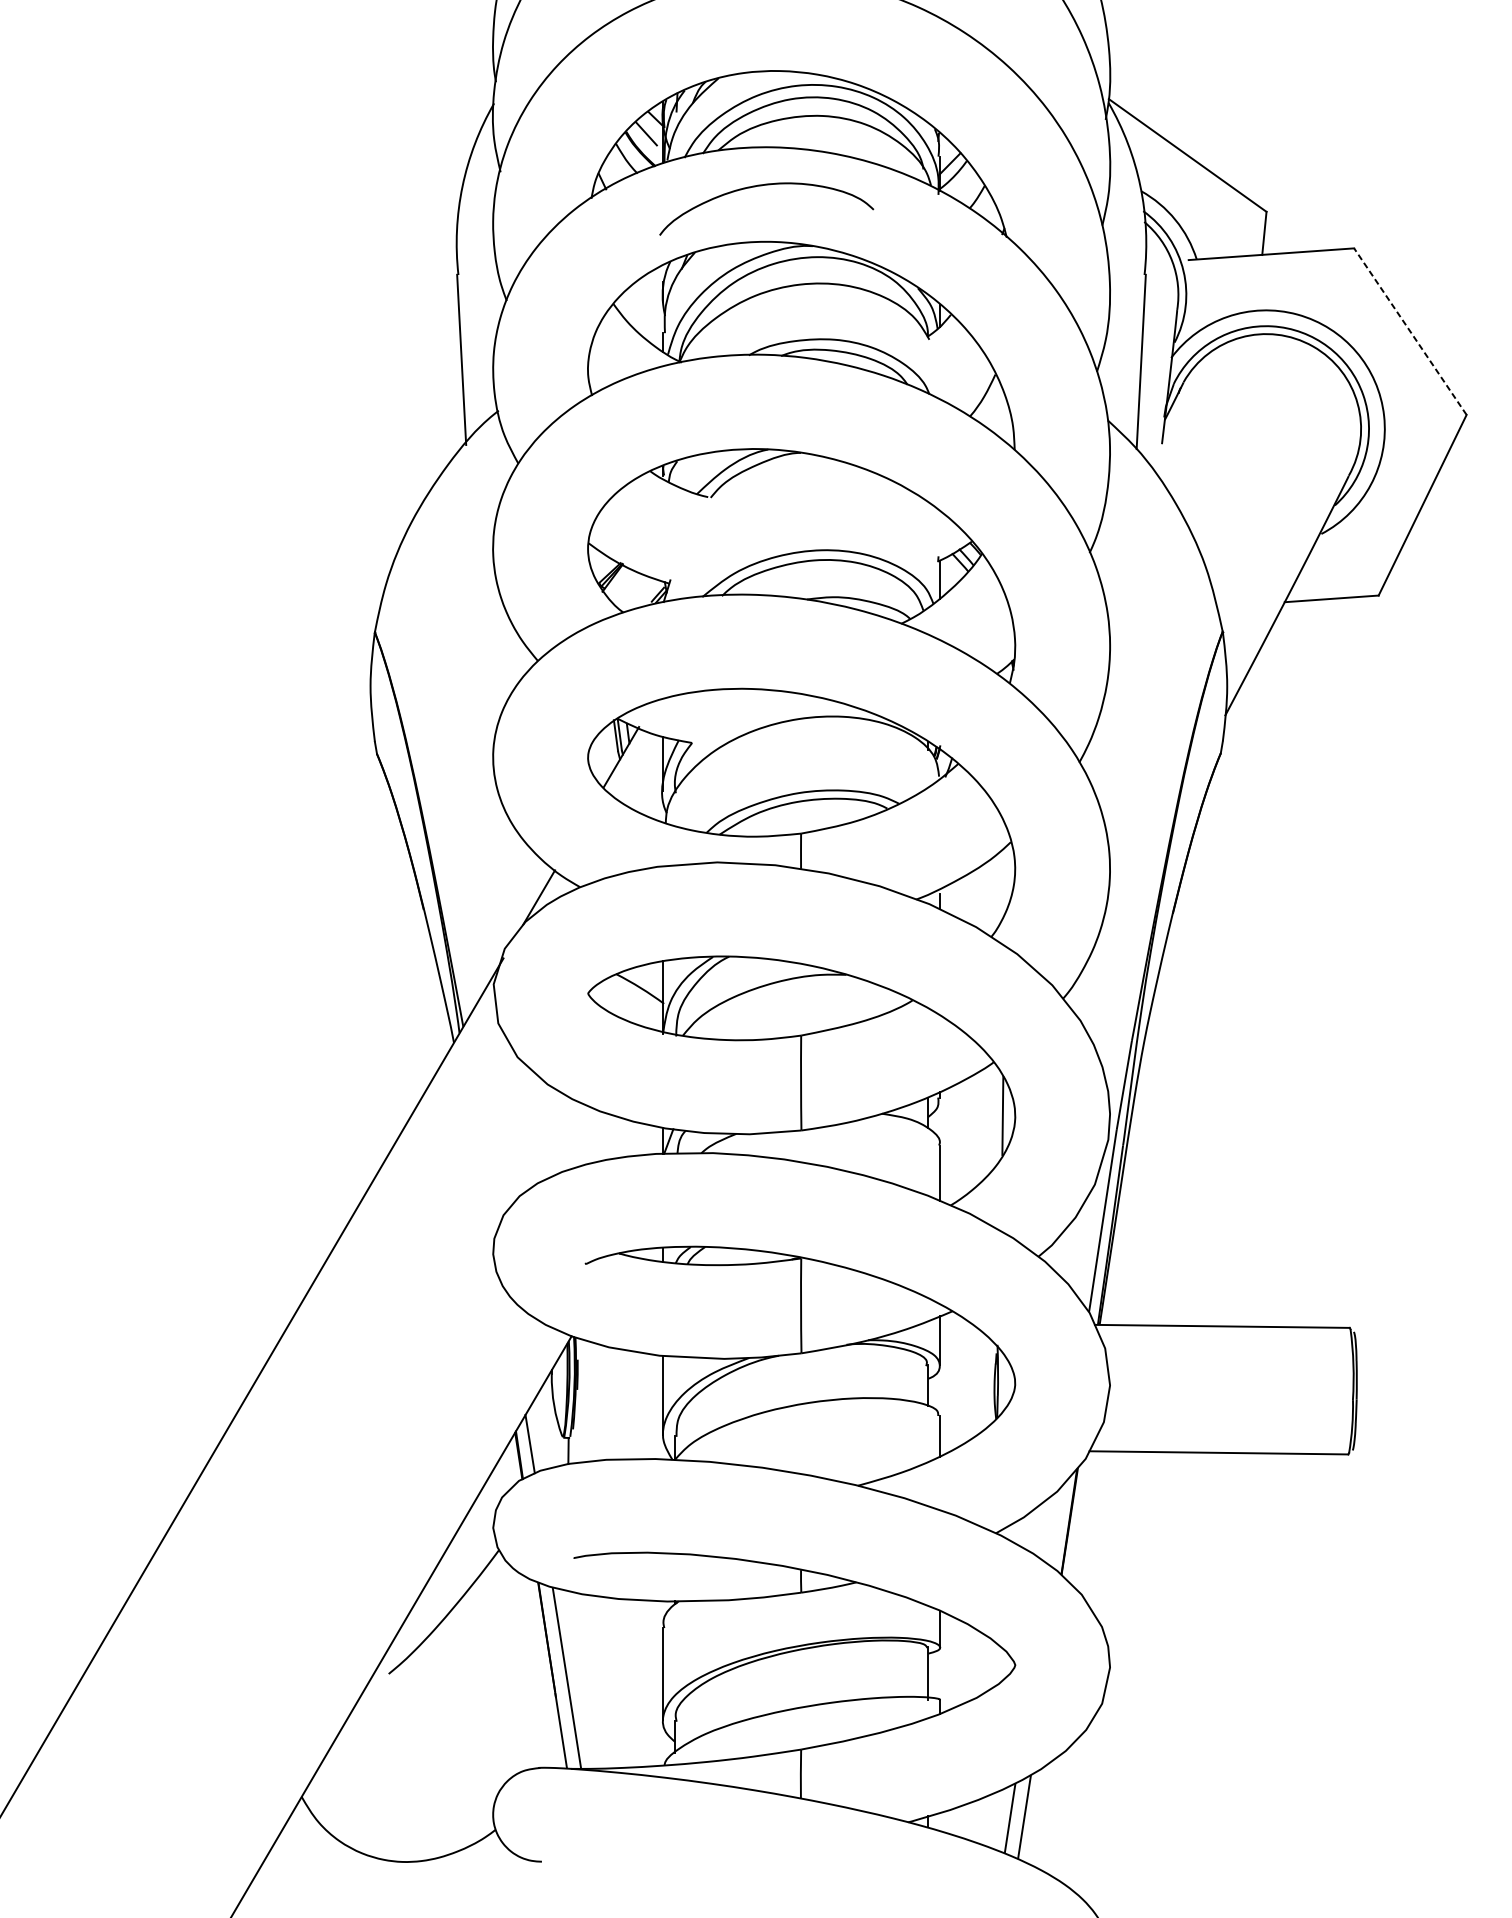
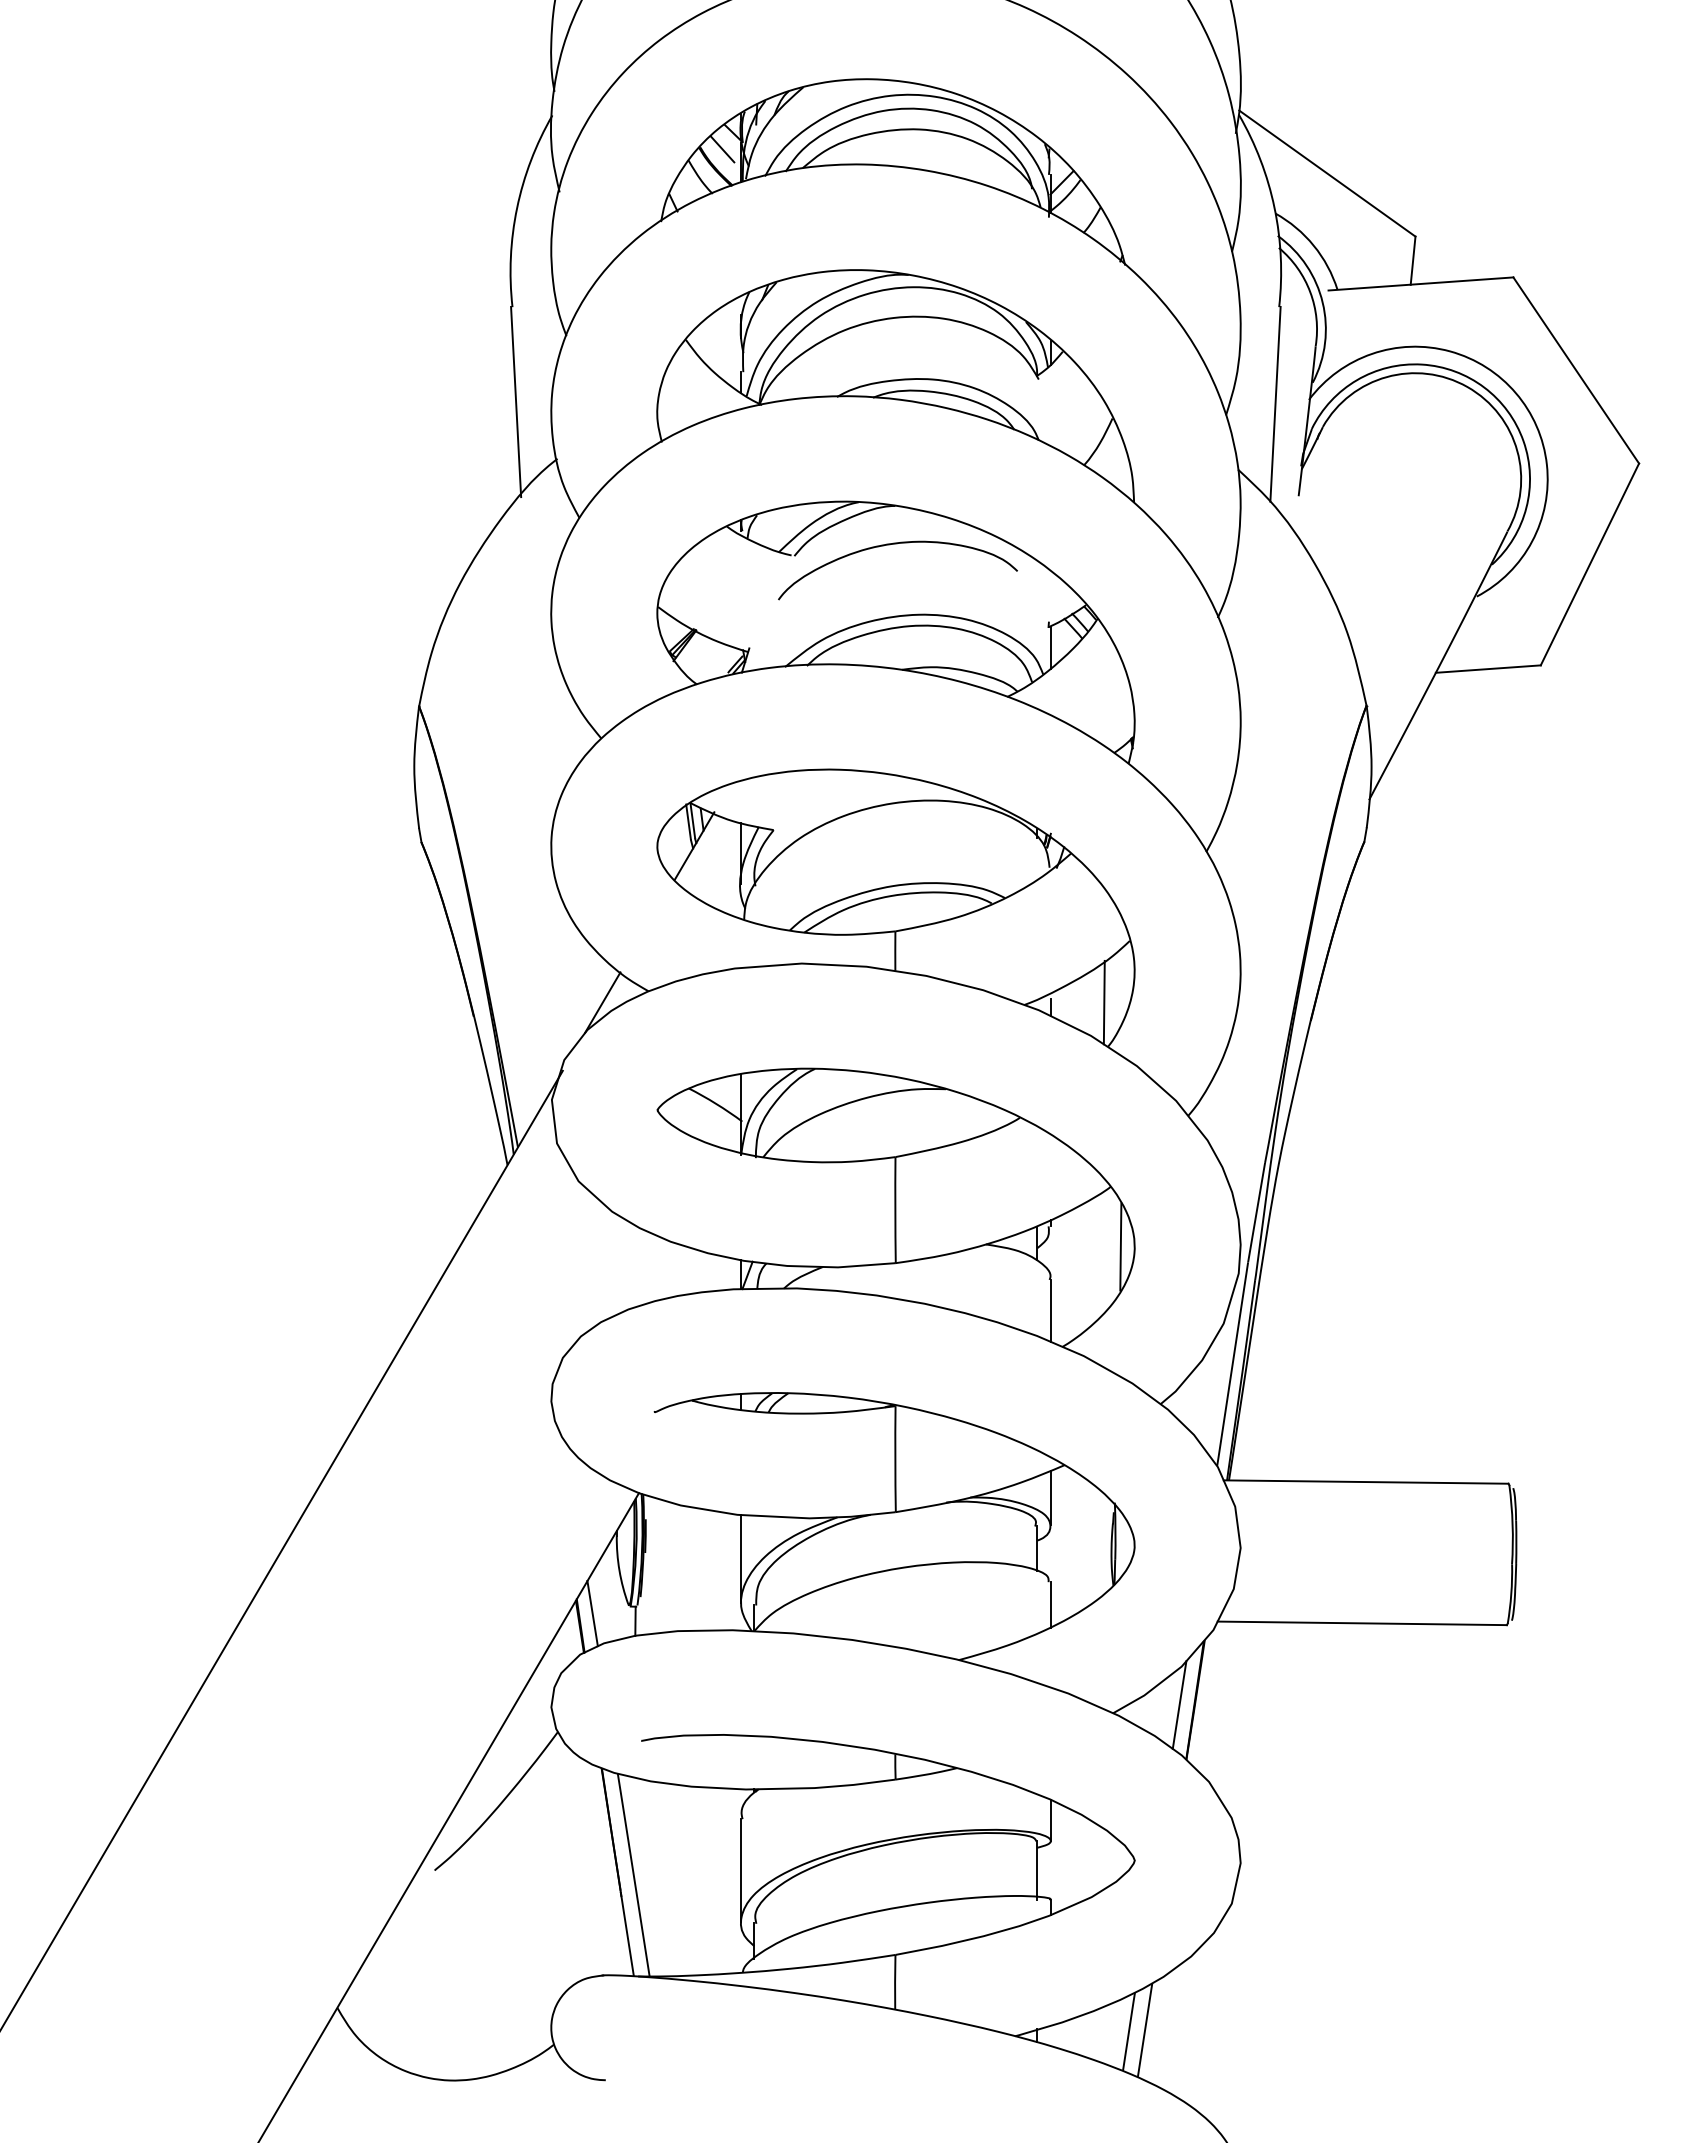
curve: (760, 186) -> (890, 545), moved
line: (1409, 331) -> (1575, 370), dashed -> solid
line: (987, 897) -> (1103, 1002), added
line: (1055, 1525) -> (1179, 1704), added

